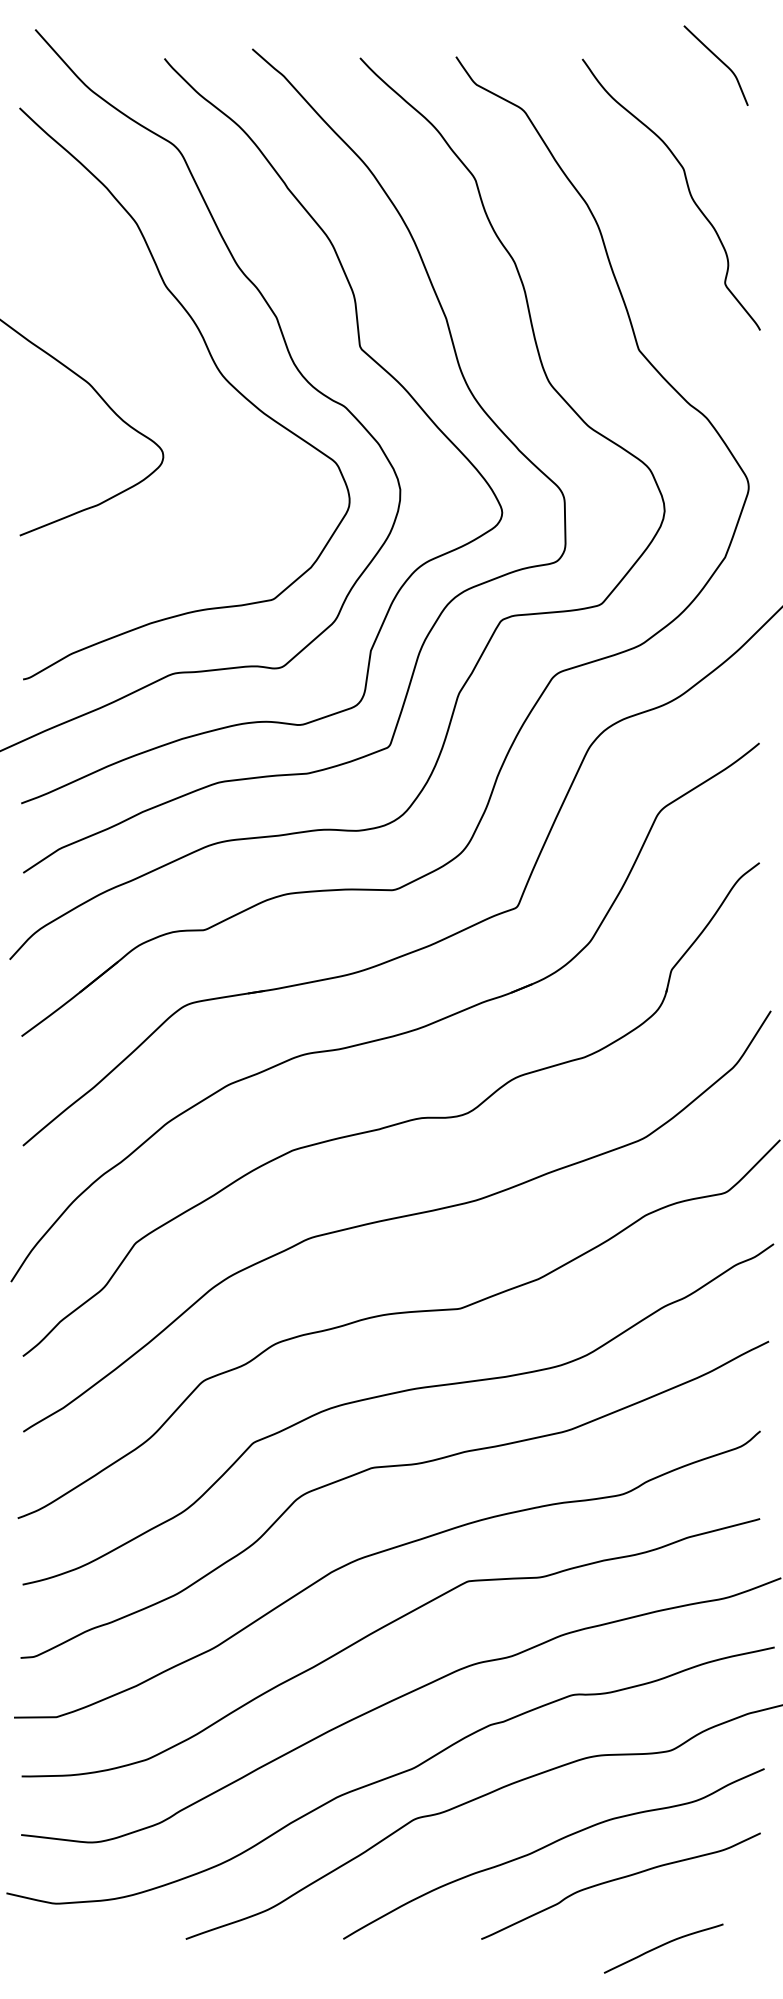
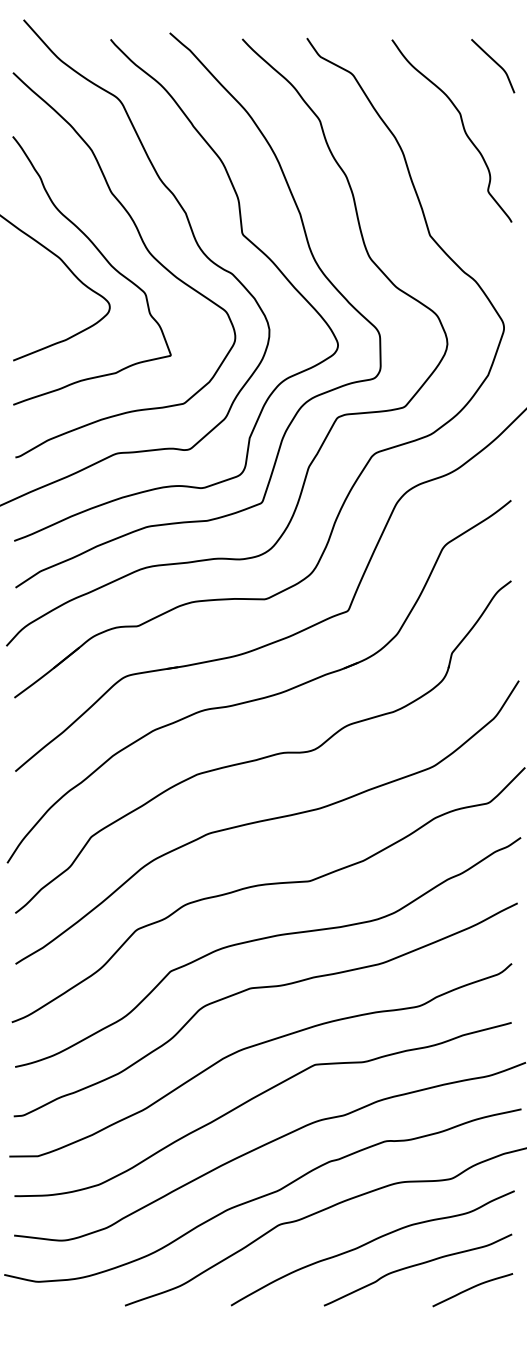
curve: (719, 61) -> (495, 63), moved
curve: (155, 385) -> (104, 259), added
curve: (663, 1946) -> (472, 1288), moved

